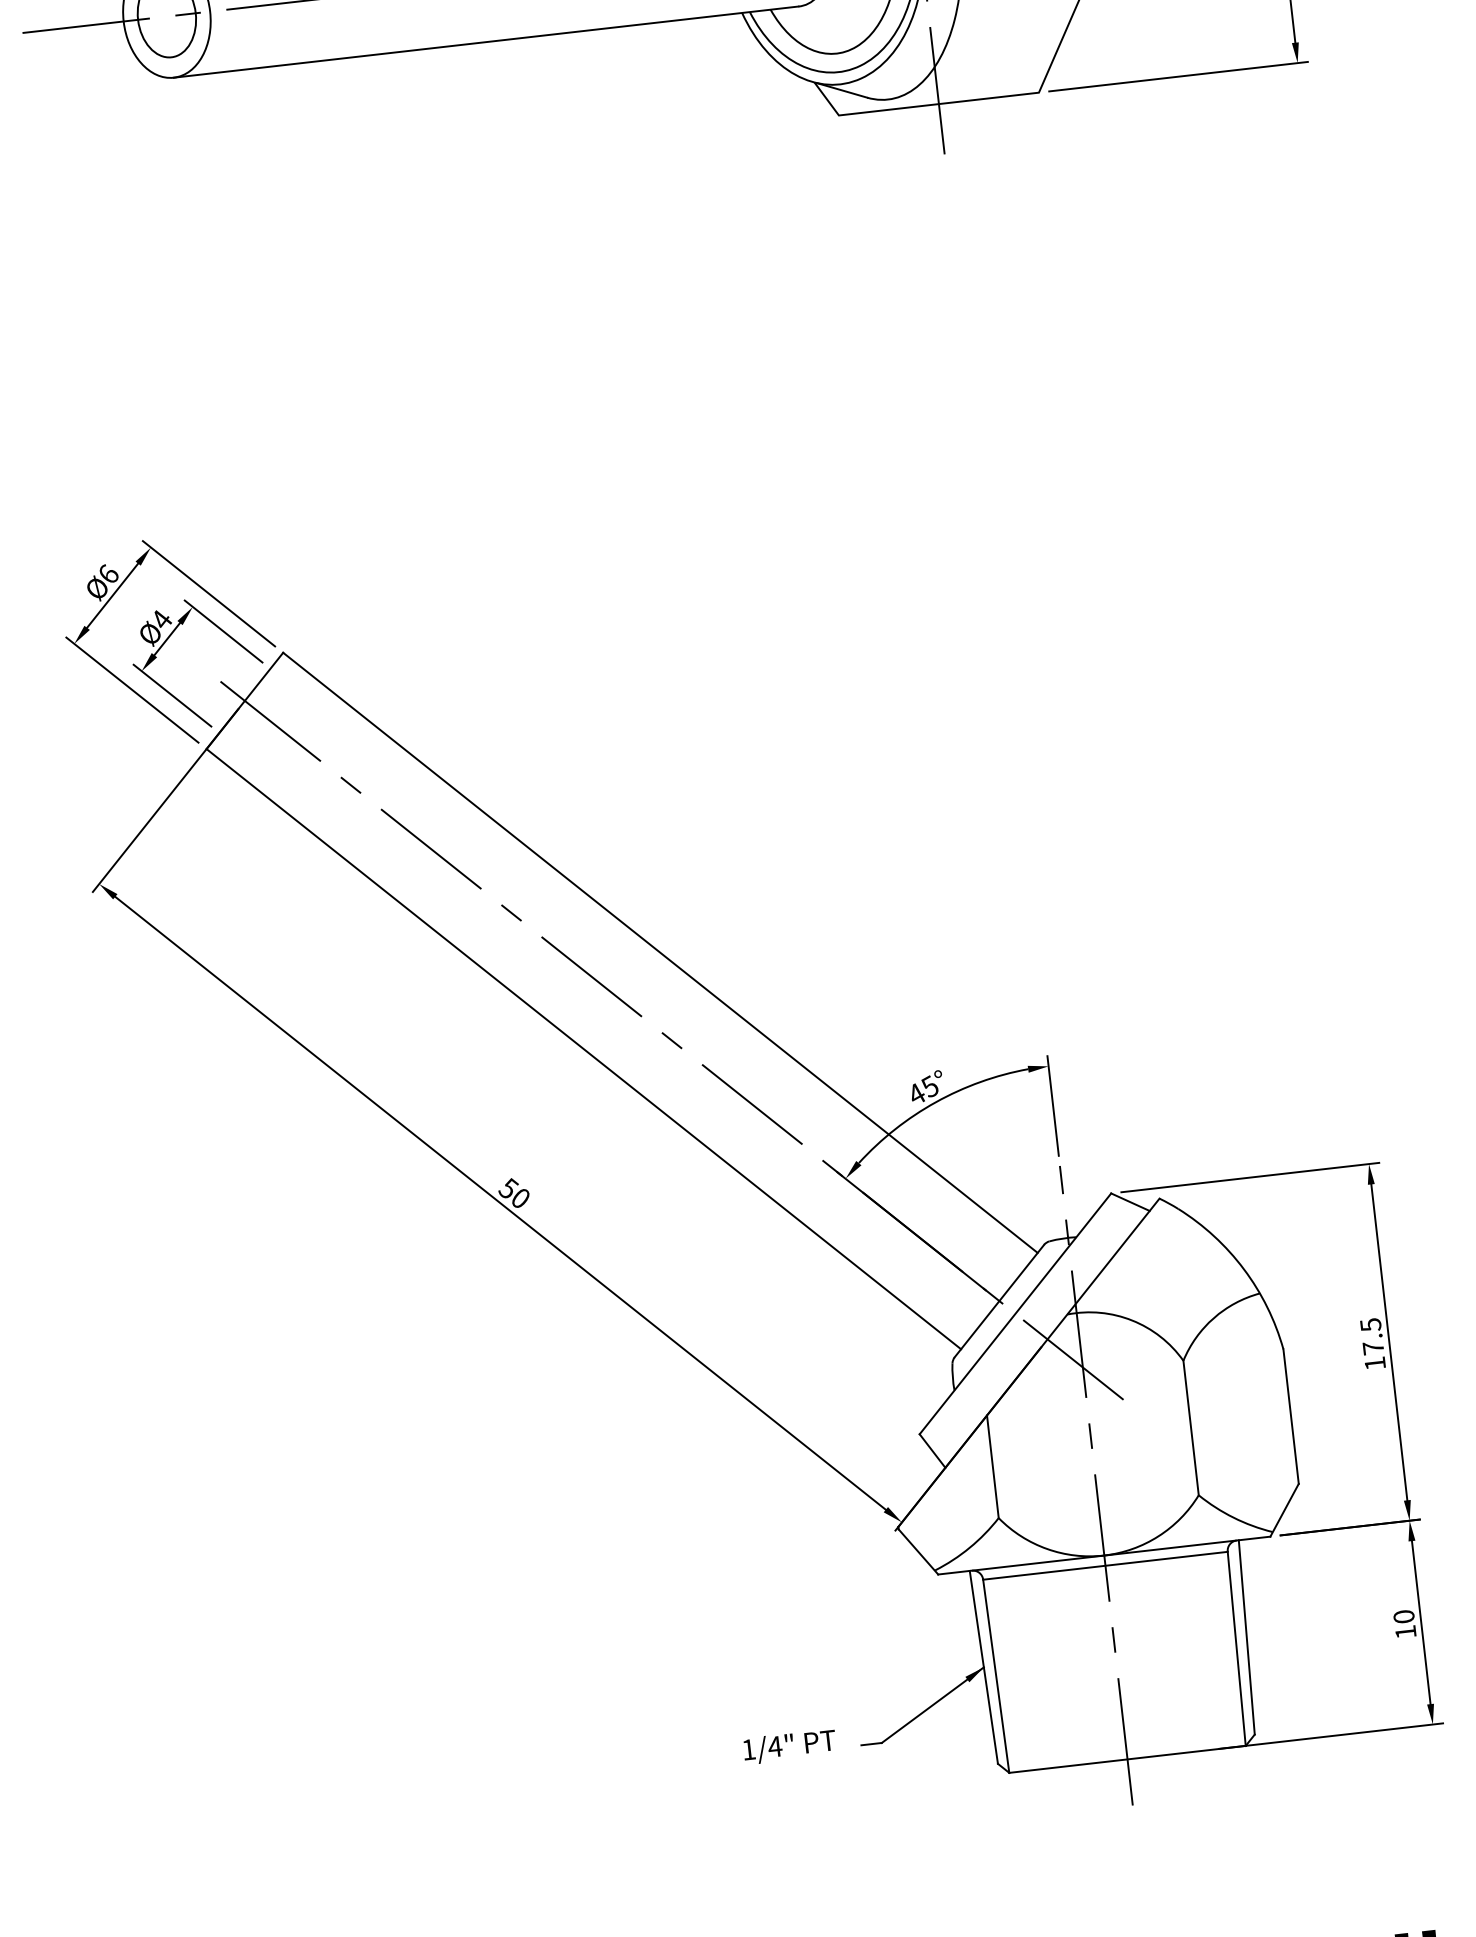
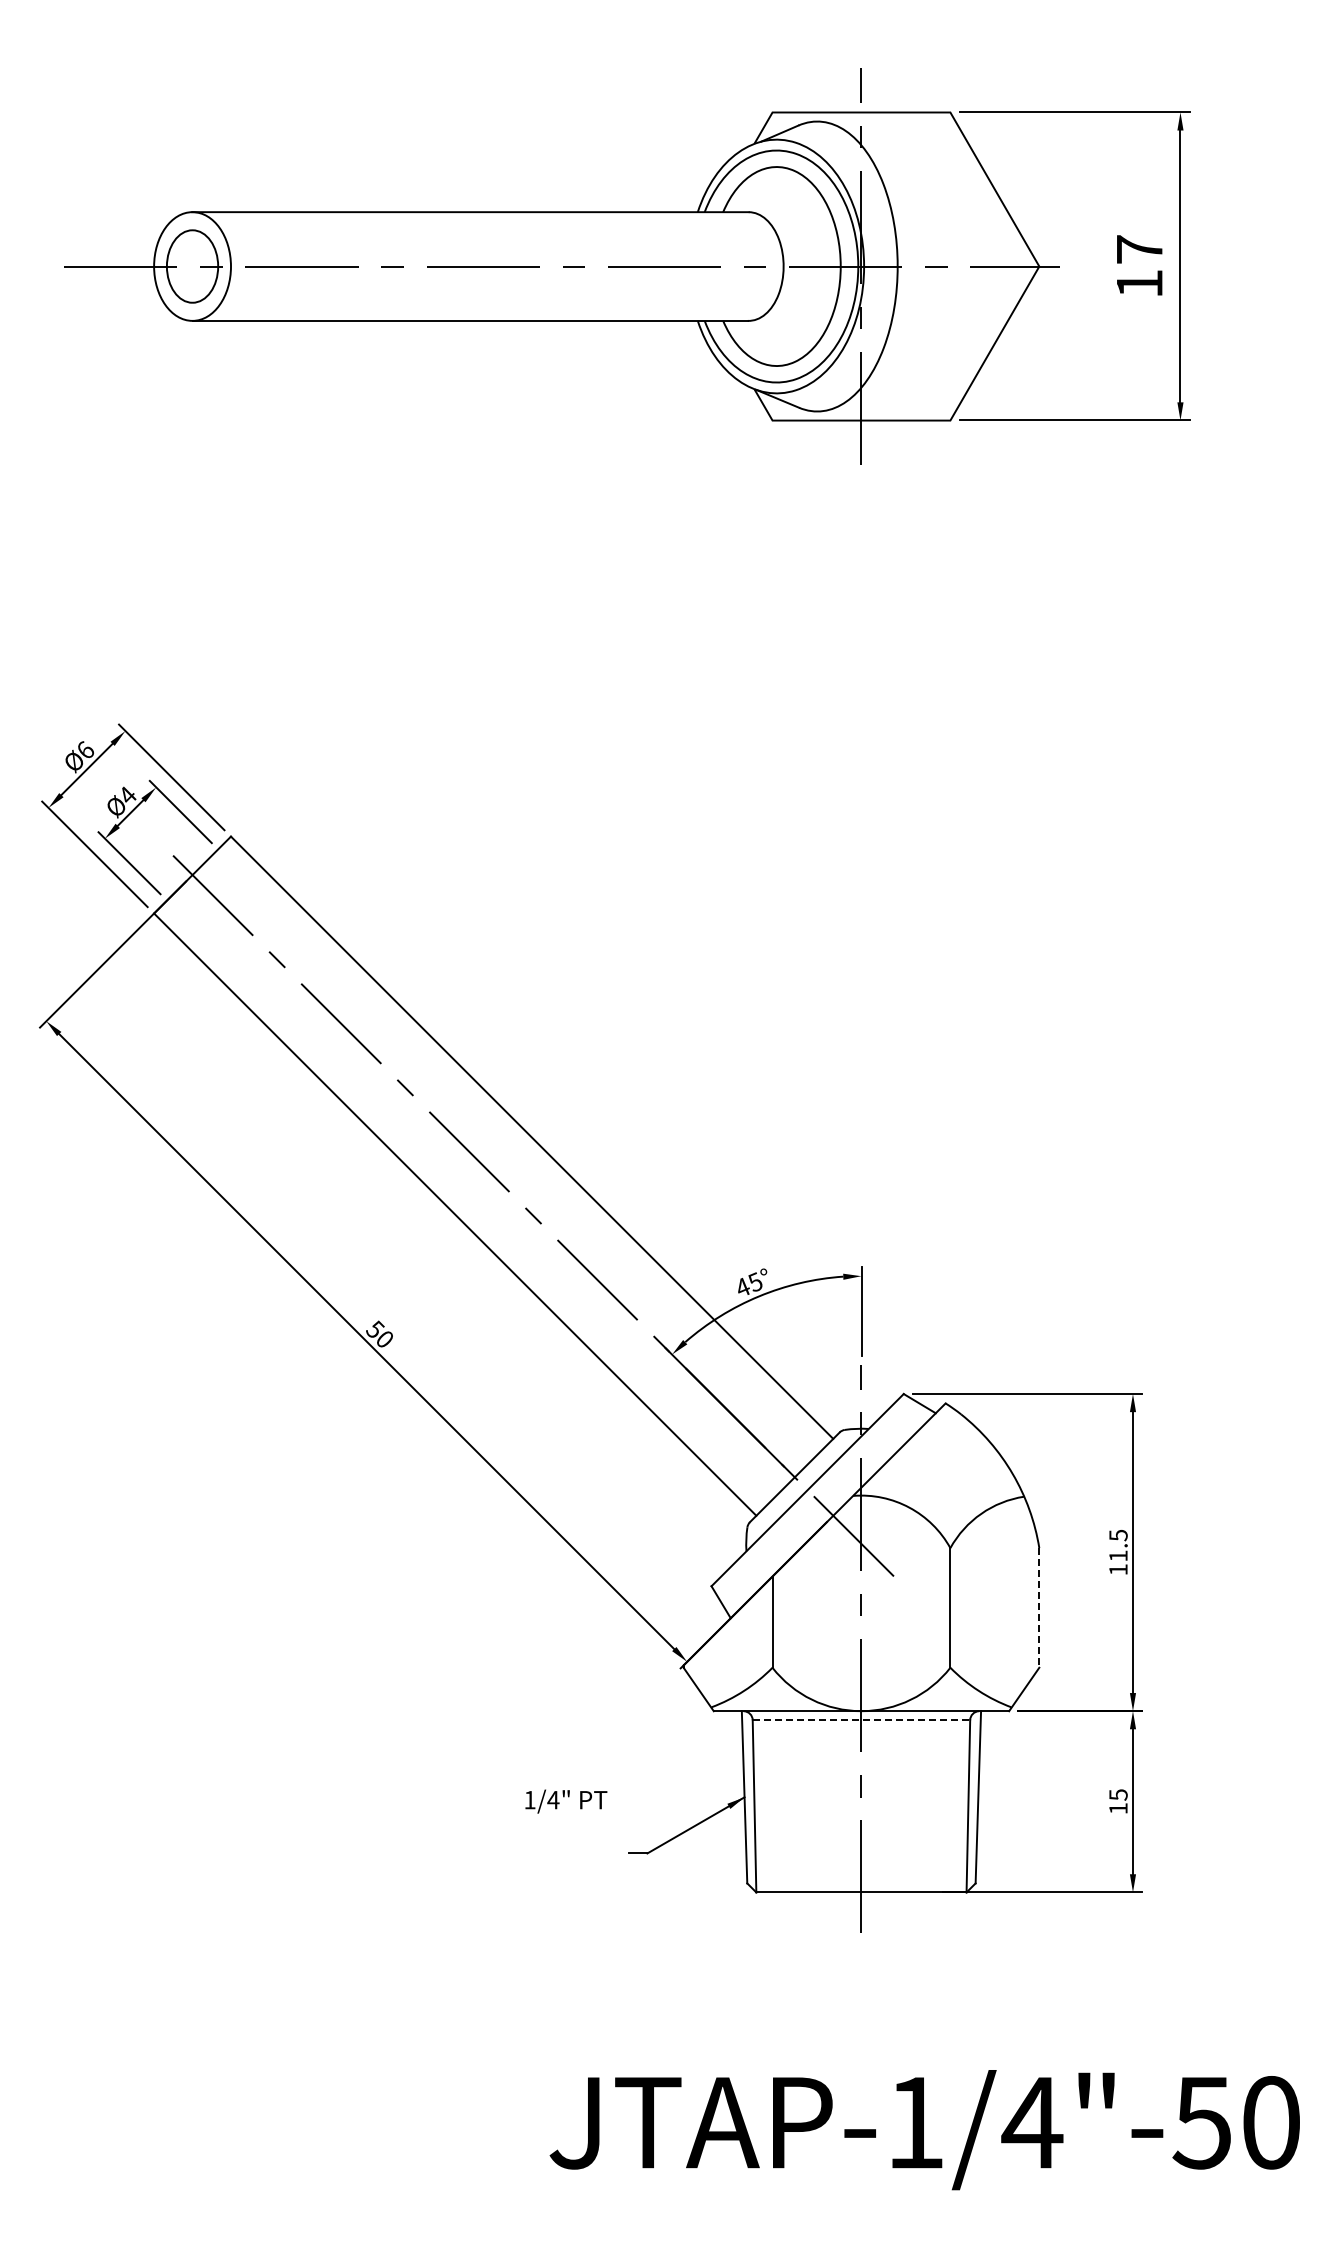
text: (1373, 1347) -> (1118, 1555), 17.5 -> 11.5
line: (1291, 1416) -> (1039, 1607), solid -> dashed
line: (1105, 1566) -> (861, 1720), solid -> dashed
text: (1404, 1616) -> (1118, 1794), 10 -> 15
text: (790, 1746) -> (566, 1801), moved

